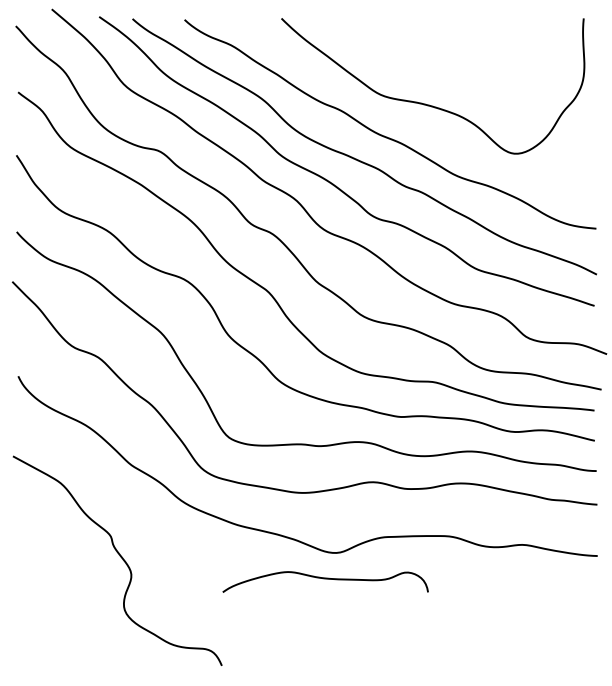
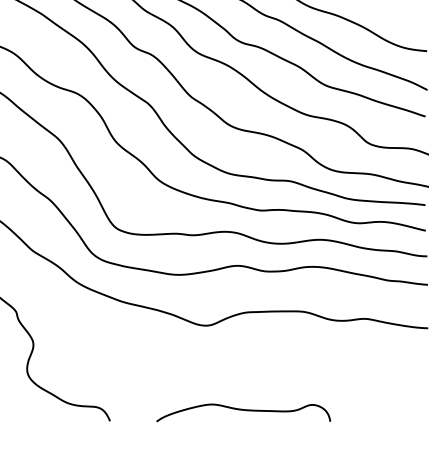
curve: (325, 579) -> (243, 410), moved

